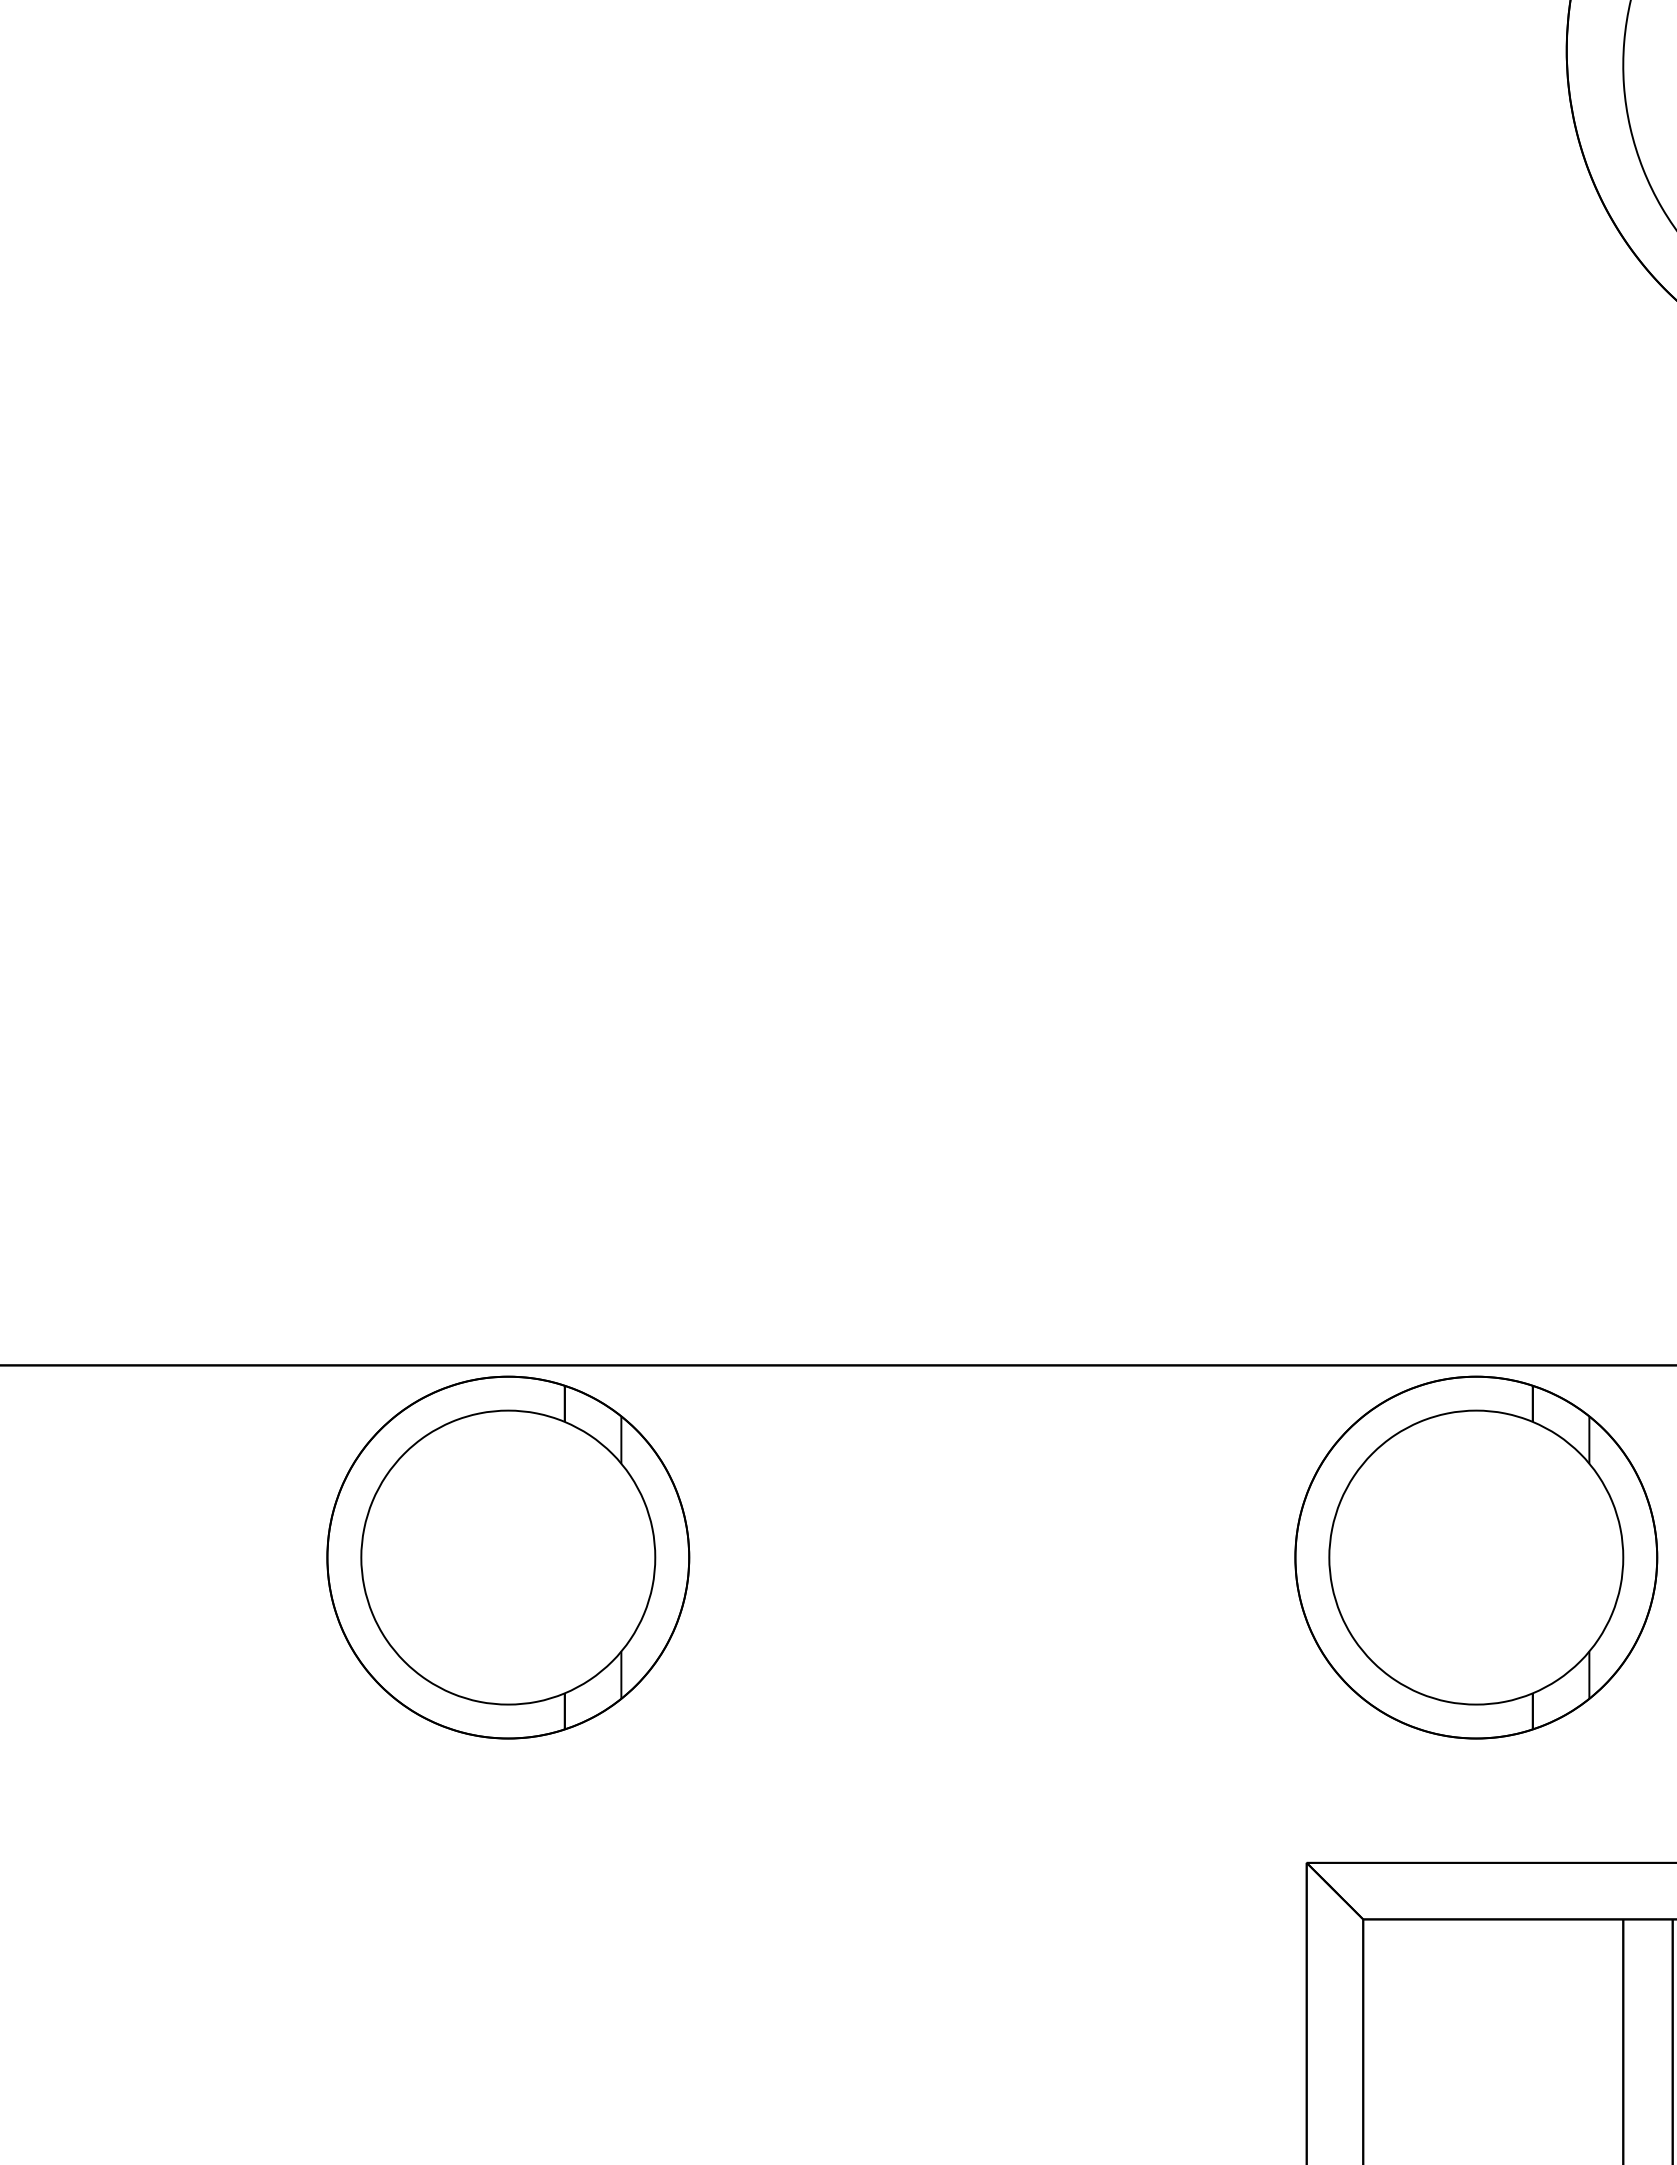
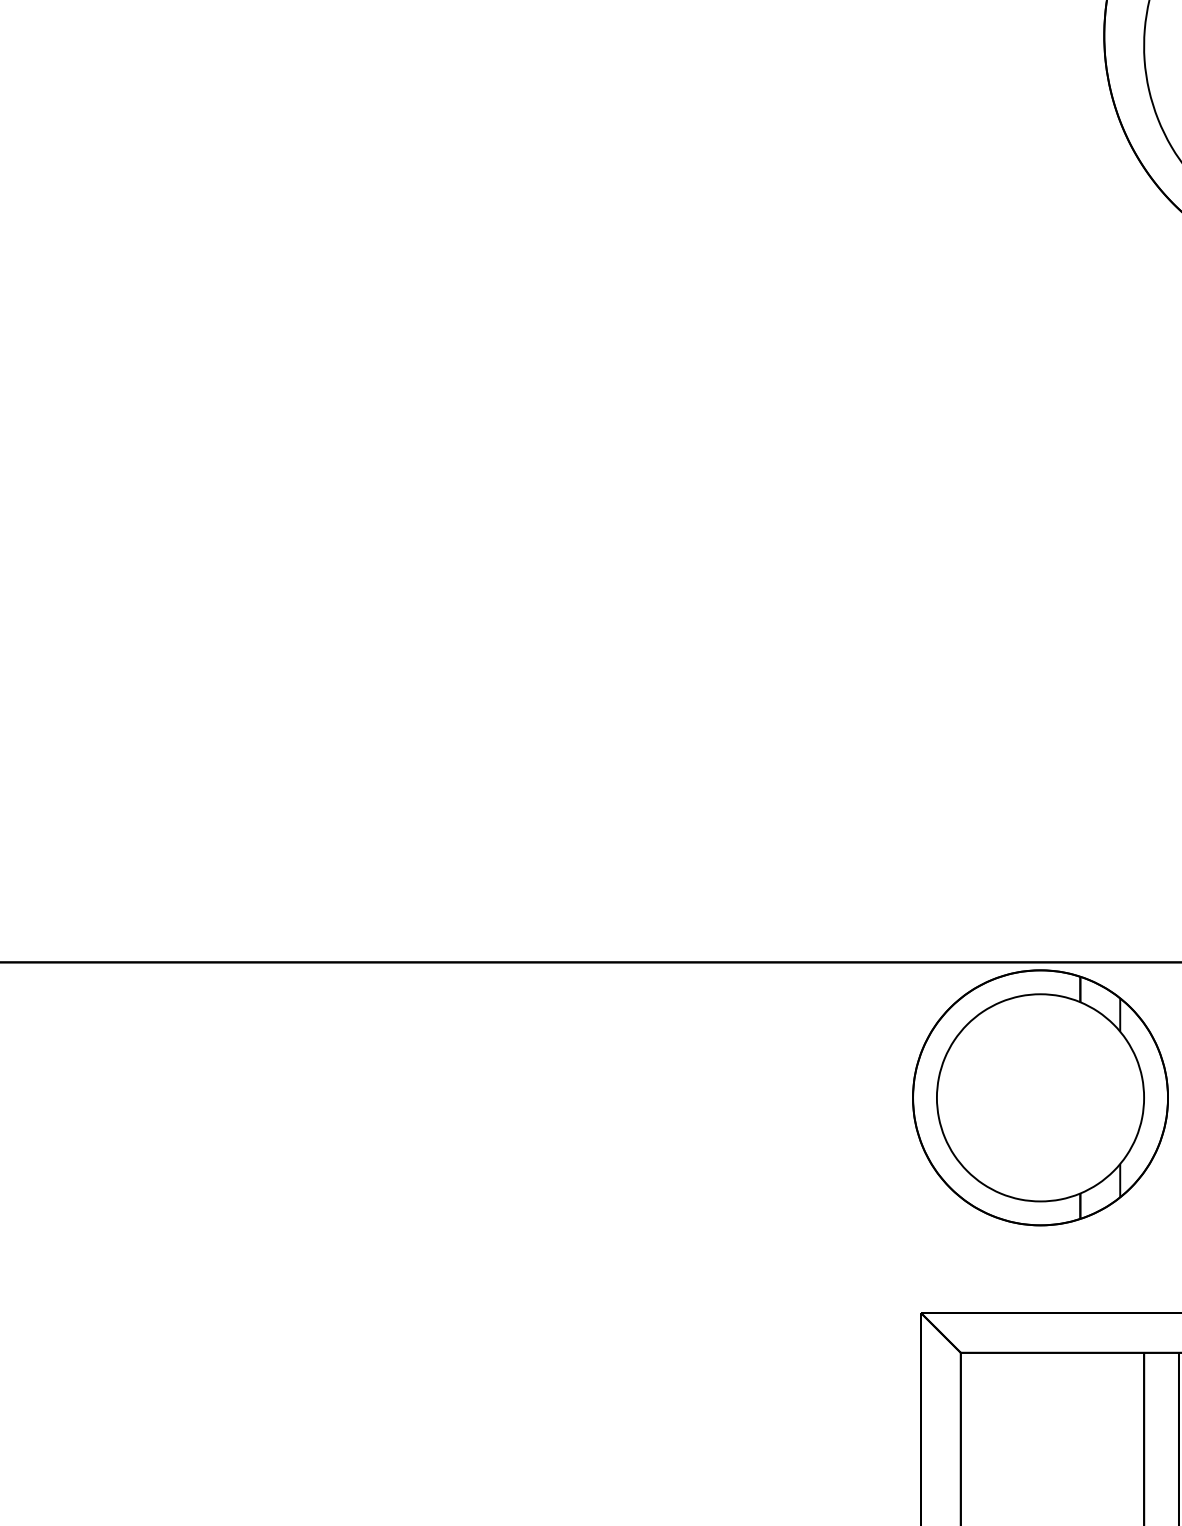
part: (508, 1557) -> (358, 1097), removed

